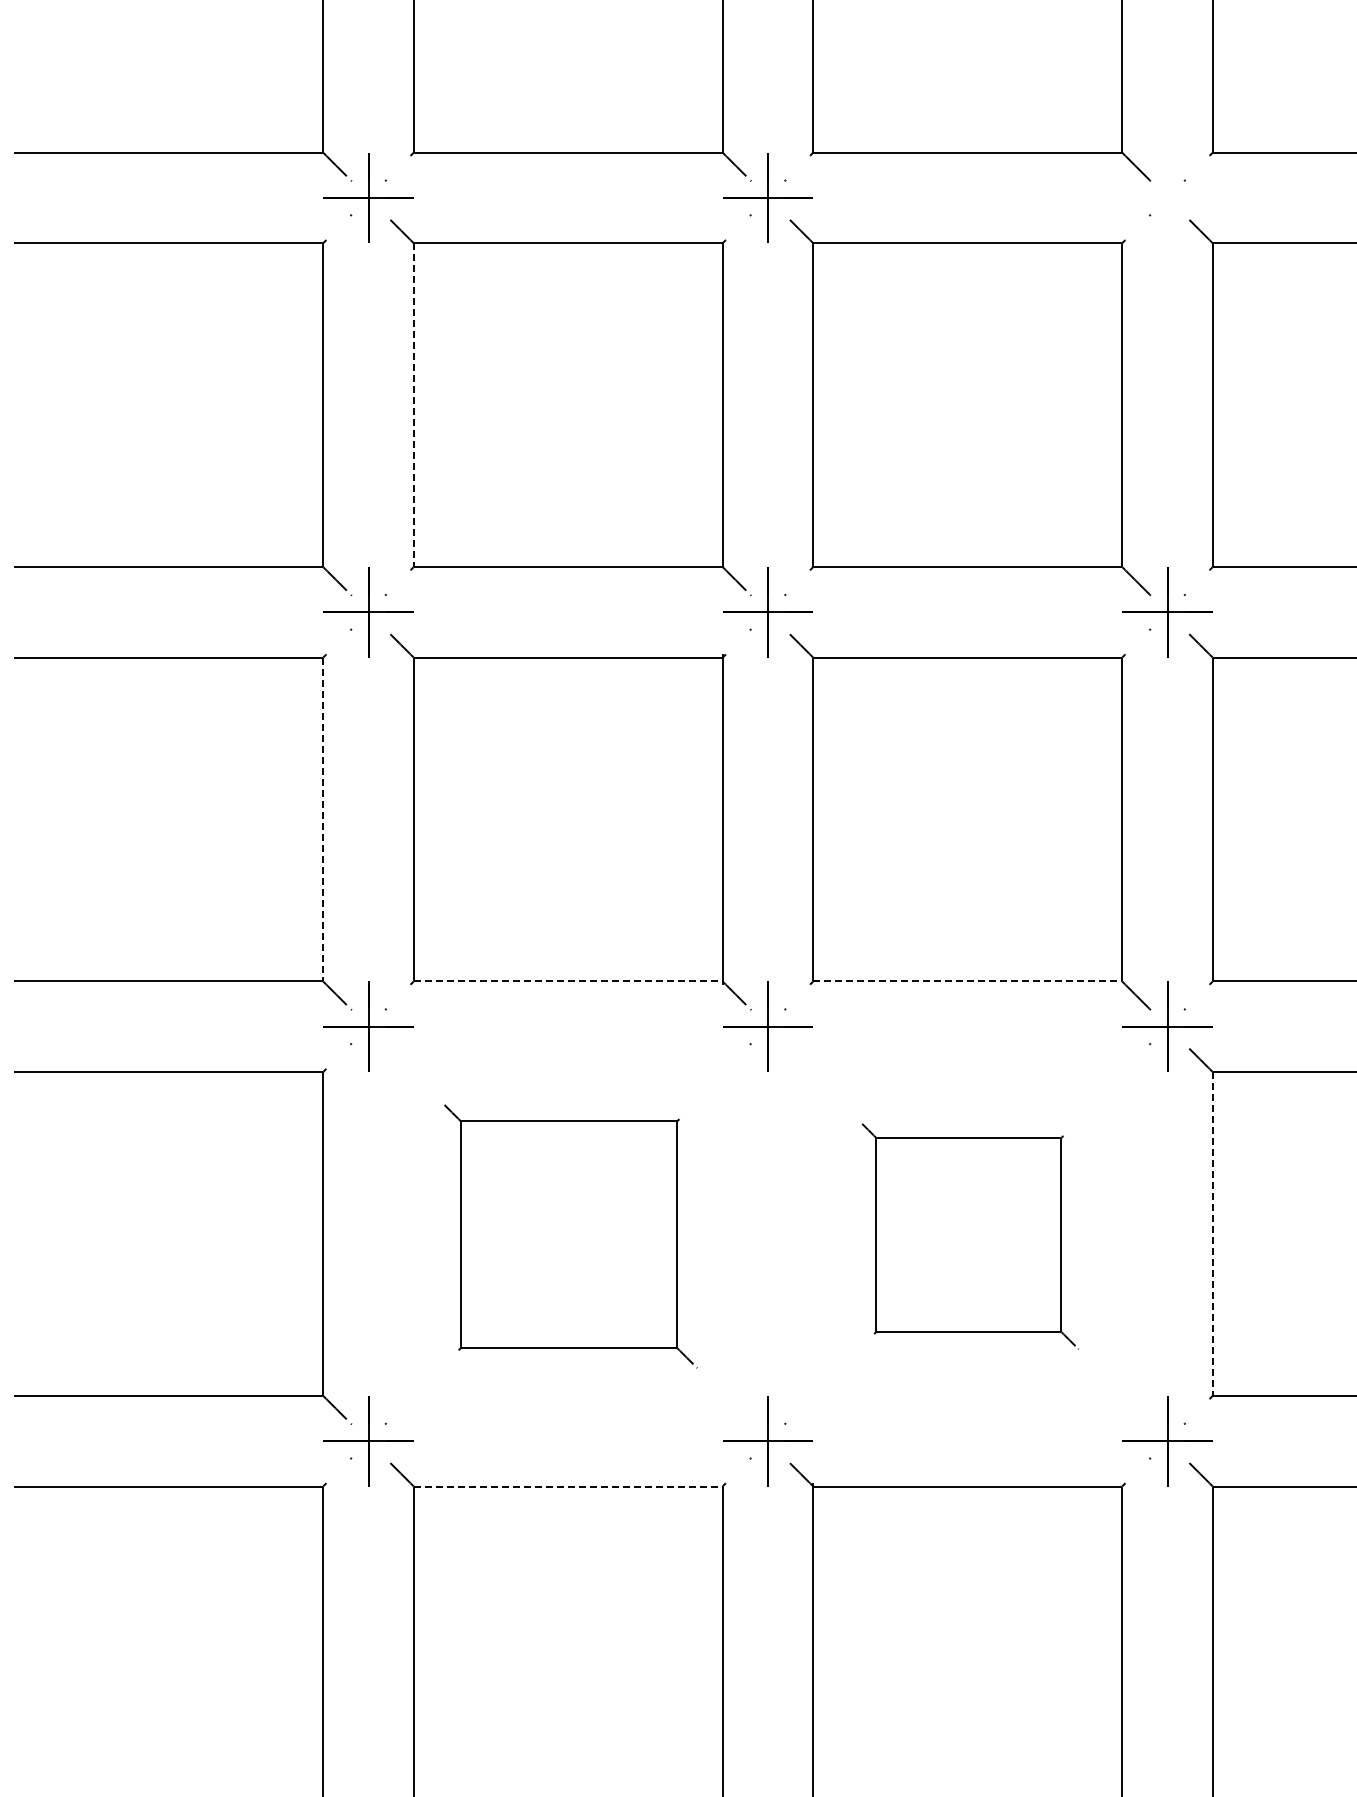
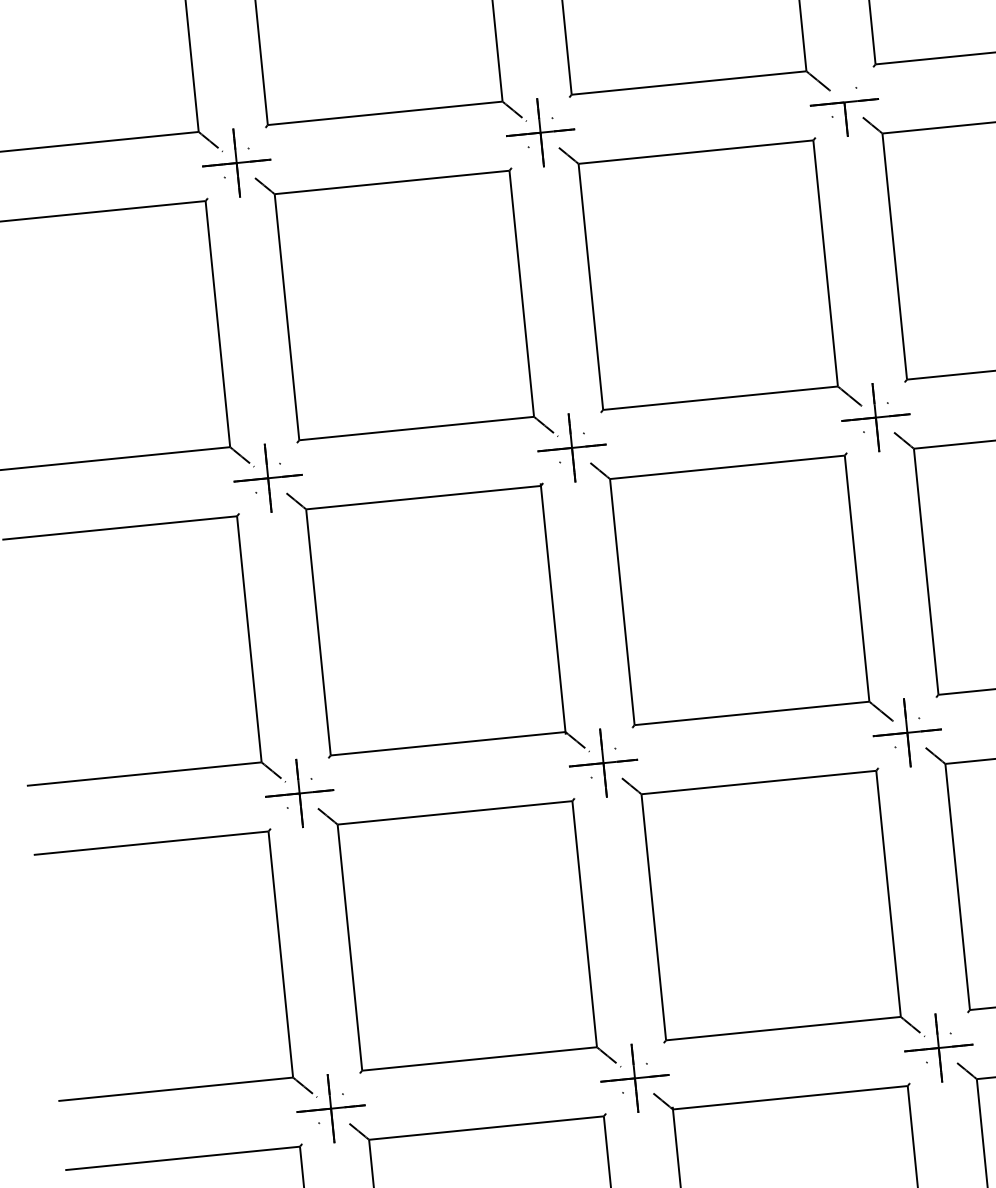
part: (1167, 219) -> (846, 118), added
line: (413, 405) -> (286, 317), dashed -> solid
line: (323, 819) -> (249, 639), dashed -> solid
line: (568, 981) -> (448, 743), dashed -> solid
line: (968, 981) -> (752, 713), dashed -> solid
line: (1212, 1233) -> (957, 886), dashed -> solid
part: (570, 1236) -> (469, 937), size x1.43
part: (970, 1236) -> (773, 907), size x1.67
line: (568, 1486) -> (486, 1127), dashed -> solid

